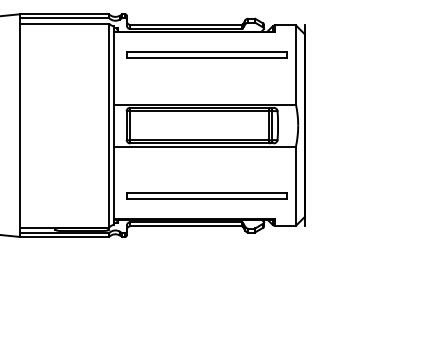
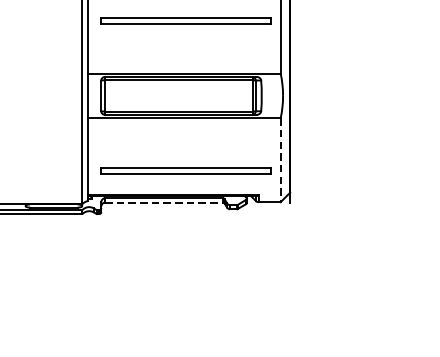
line: (295, 186) -> (280, 160), solid -> dashed
line: (186, 226) -> (164, 202), solid -> dashed

